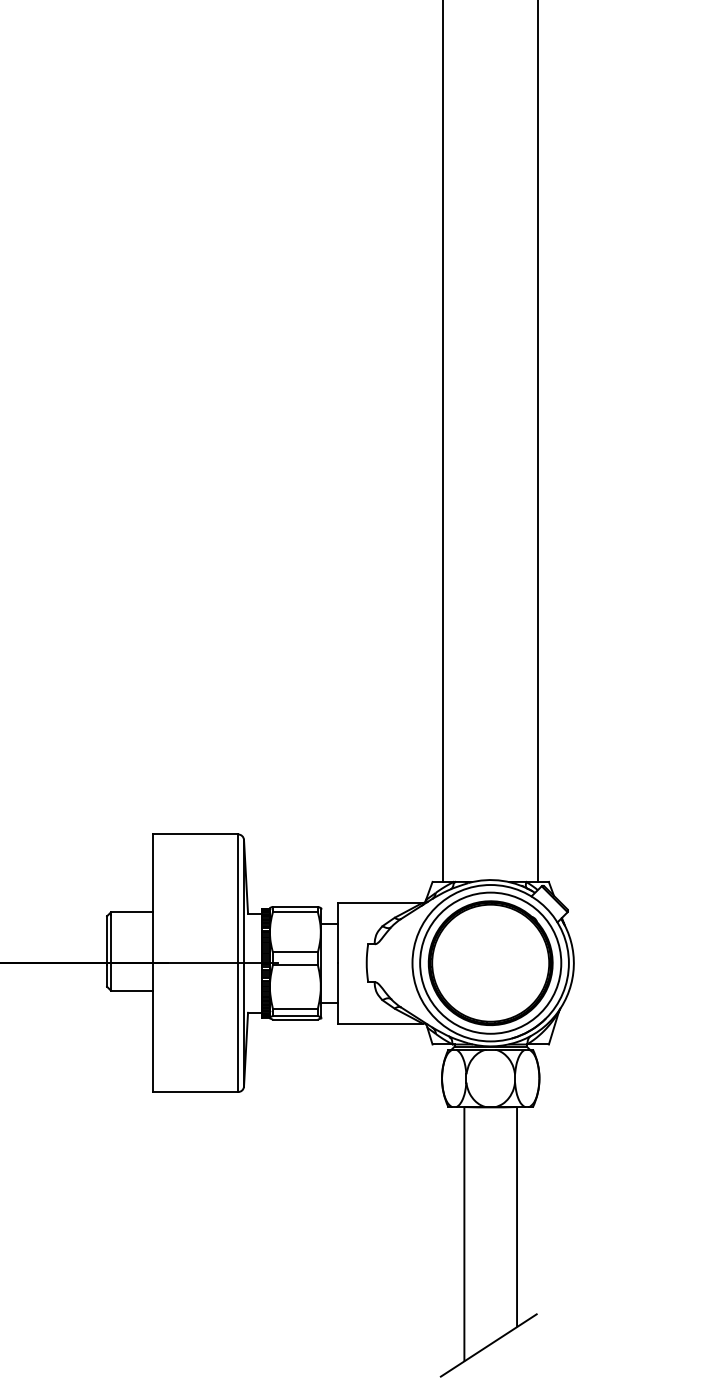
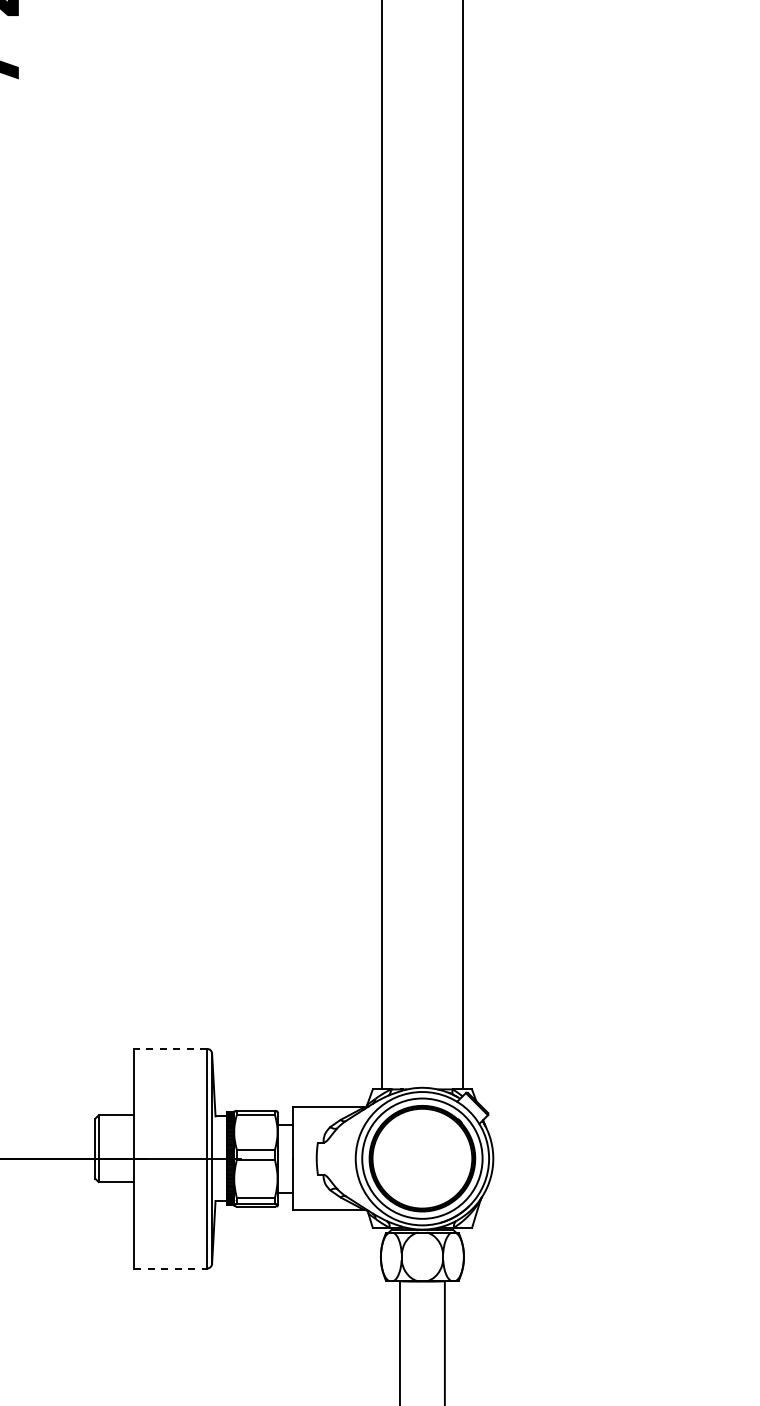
line: (195, 833) -> (170, 1048), solid -> dashed
line: (196, 1092) -> (171, 1268), solid -> dashed

